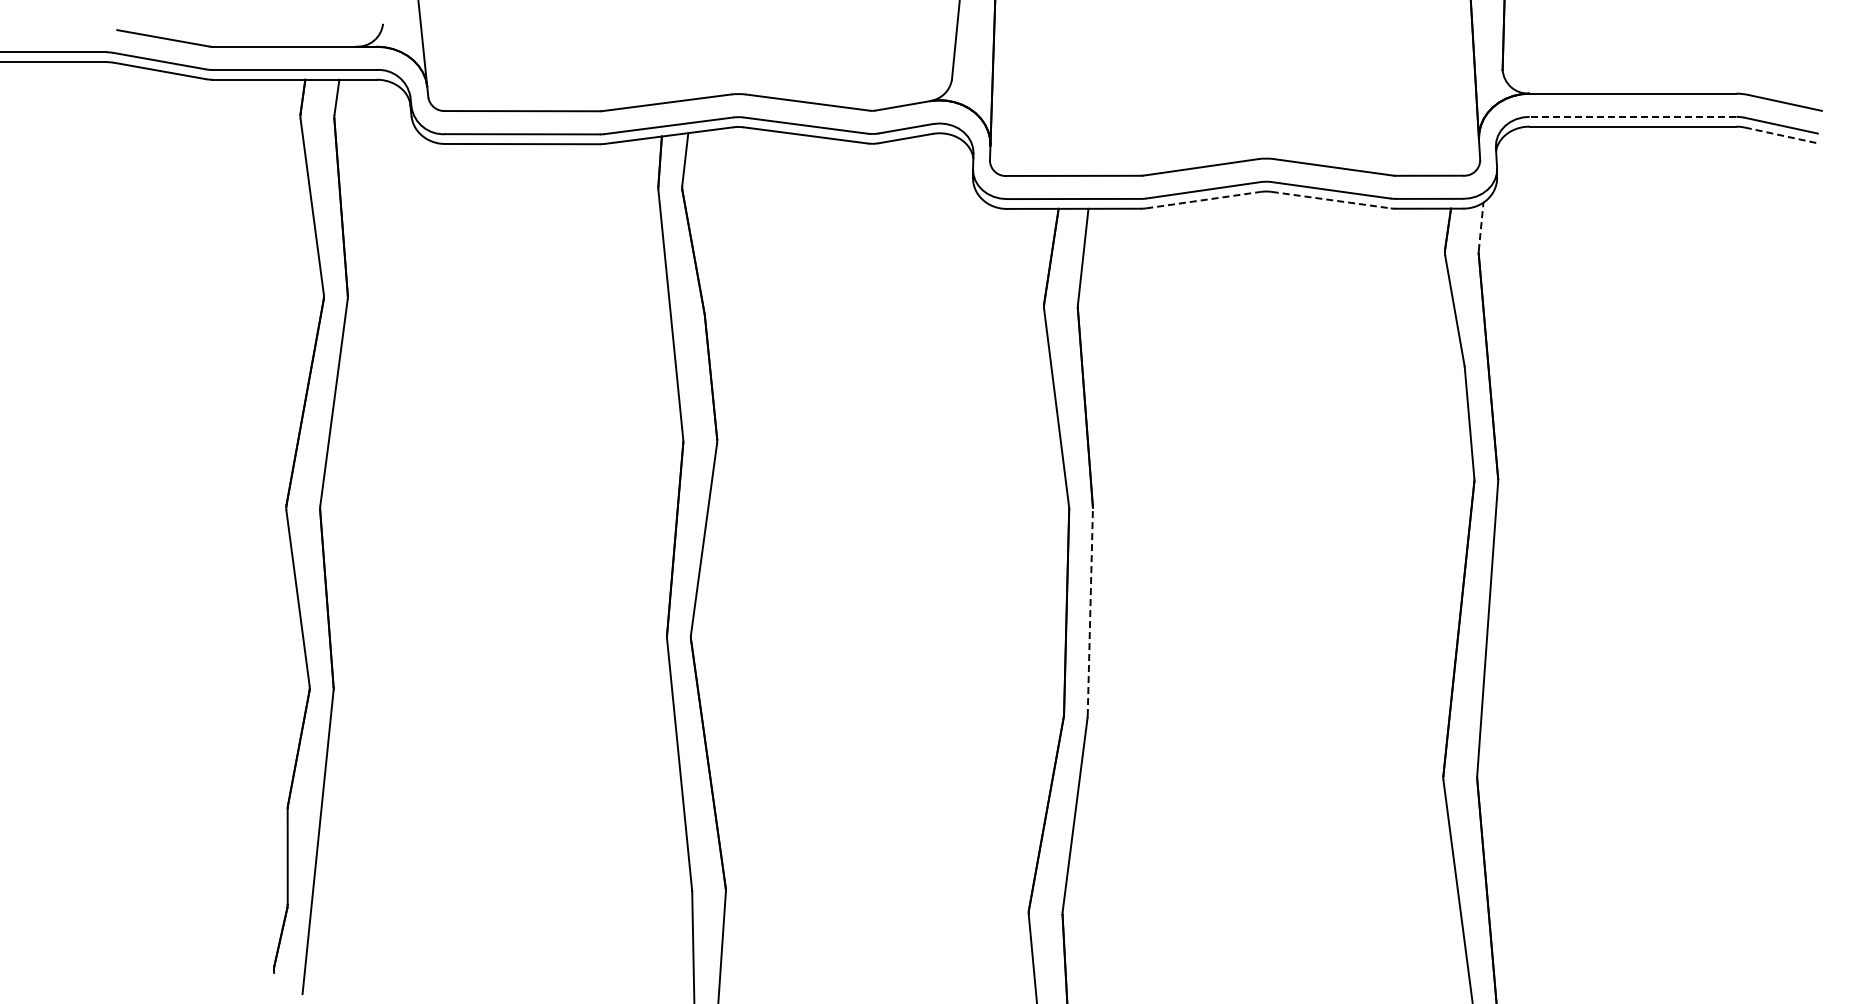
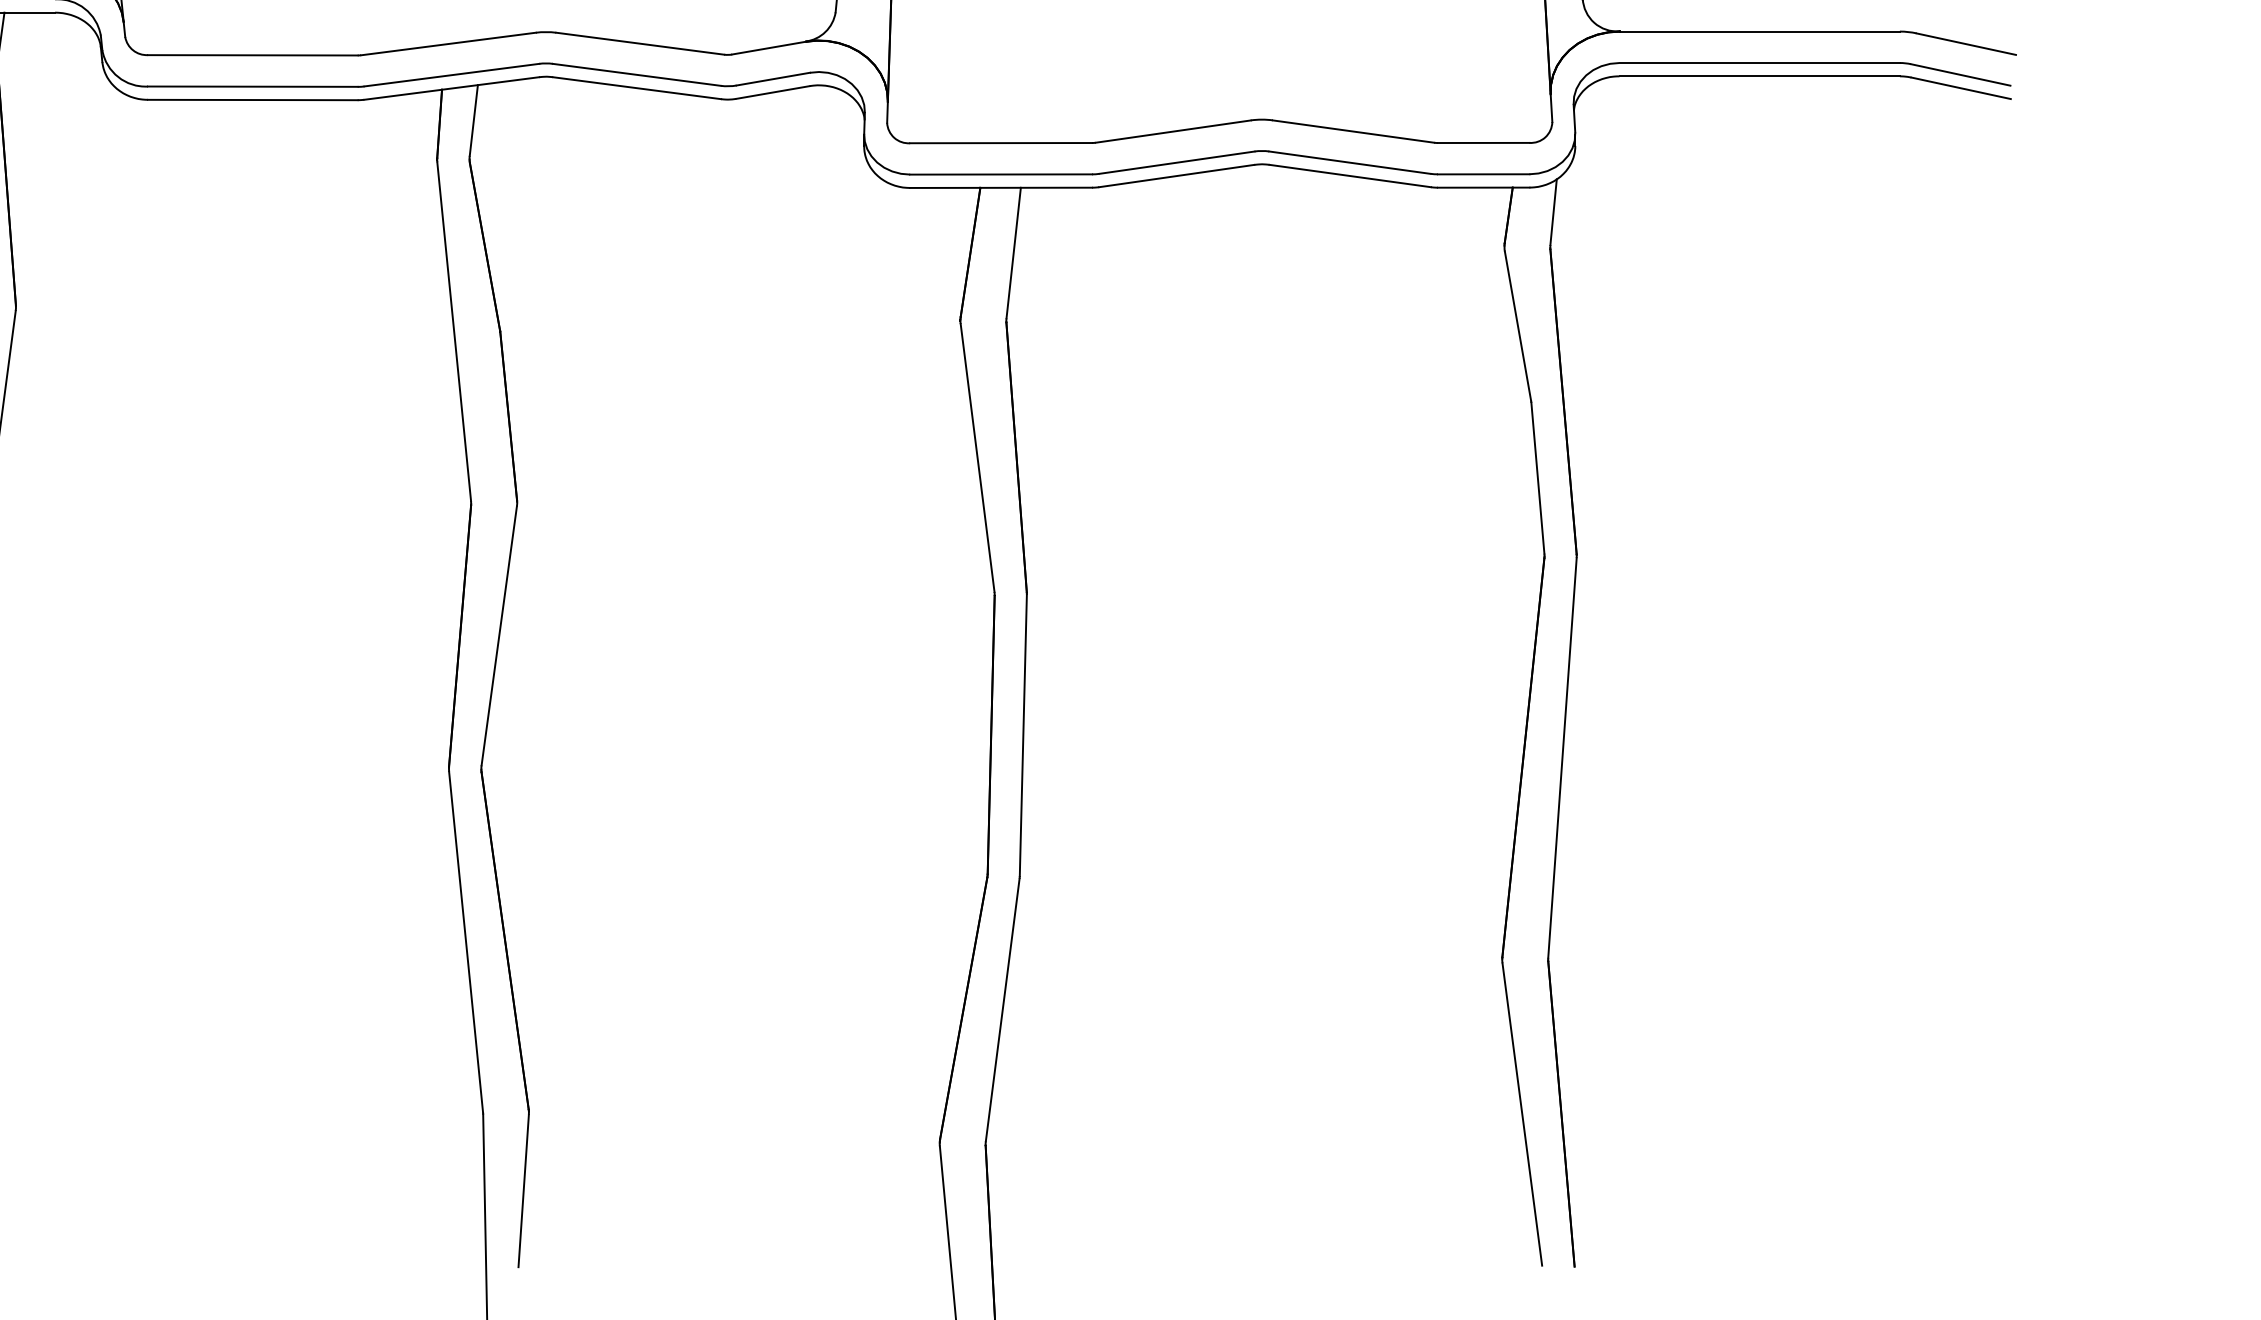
line: (1632, 116) -> (1758, 62), dashed -> solid
line: (1781, 135) -> (1961, 88), dashed -> solid
line: (1203, 200) -> (1176, 176), dashed -> solid
line: (1331, 200) -> (1350, 176), dashed -> solid
line: (1481, 226) -> (1554, 211), dashed -> solid
line: (1090, 612) -> (1023, 735), dashed -> solid

